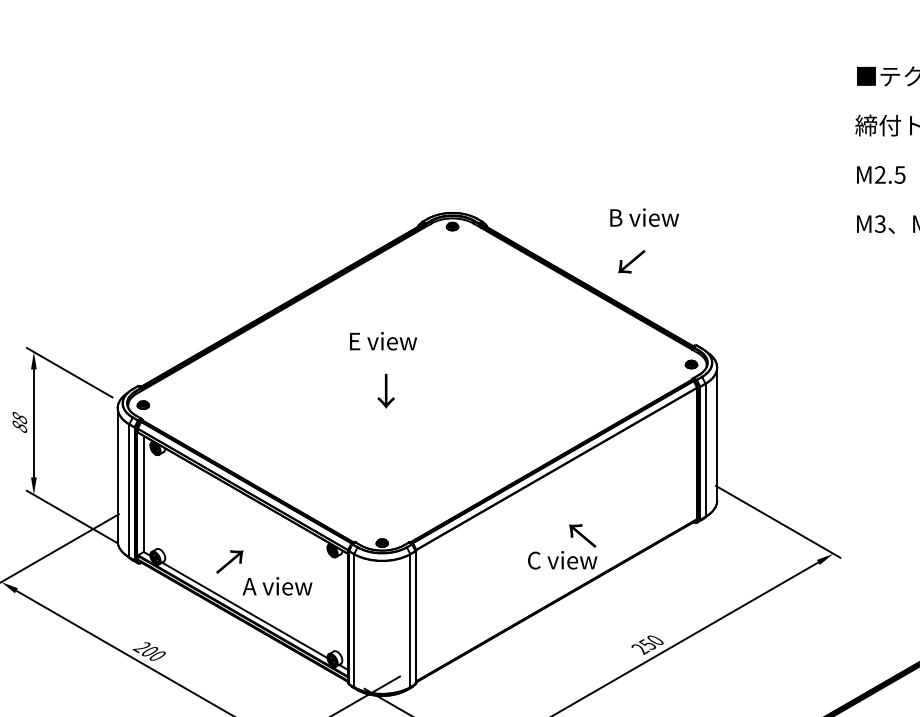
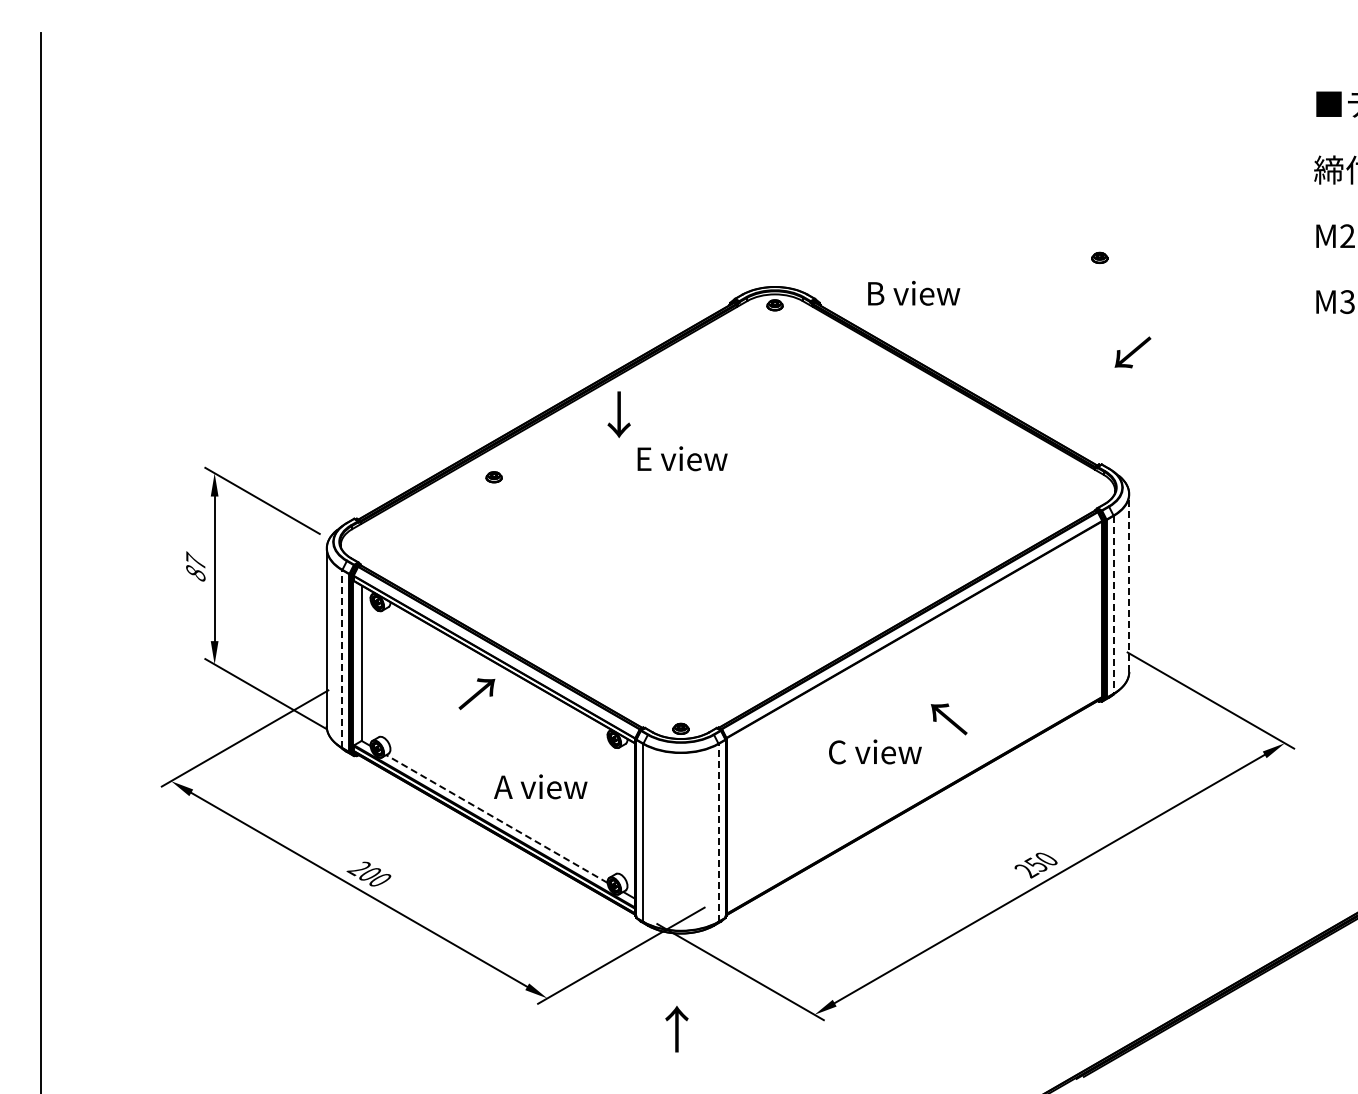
text: (644, 217) -> (914, 292), moved
text: (631, 261) -> (1132, 352), moved
part: (691, 364) -> (1099, 257), moved
text: (385, 391) -> (618, 414), moved
part: (142, 405) -> (493, 477), moved
text: (19, 417) -> (195, 560), 88 -> 87
line: (717, 434) -> (1129, 583), solid -> dashed
line: (705, 450) -> (1113, 604), solid -> dashed
line: (129, 491) -> (342, 659), solid -> dashed
text: (562, 559) -> (875, 751), moved
text: (229, 562) -> (476, 694), moved
line: (244, 610) -> (496, 819), solid -> dashed
line: (410, 620) -> (718, 832), solid -> dashed

